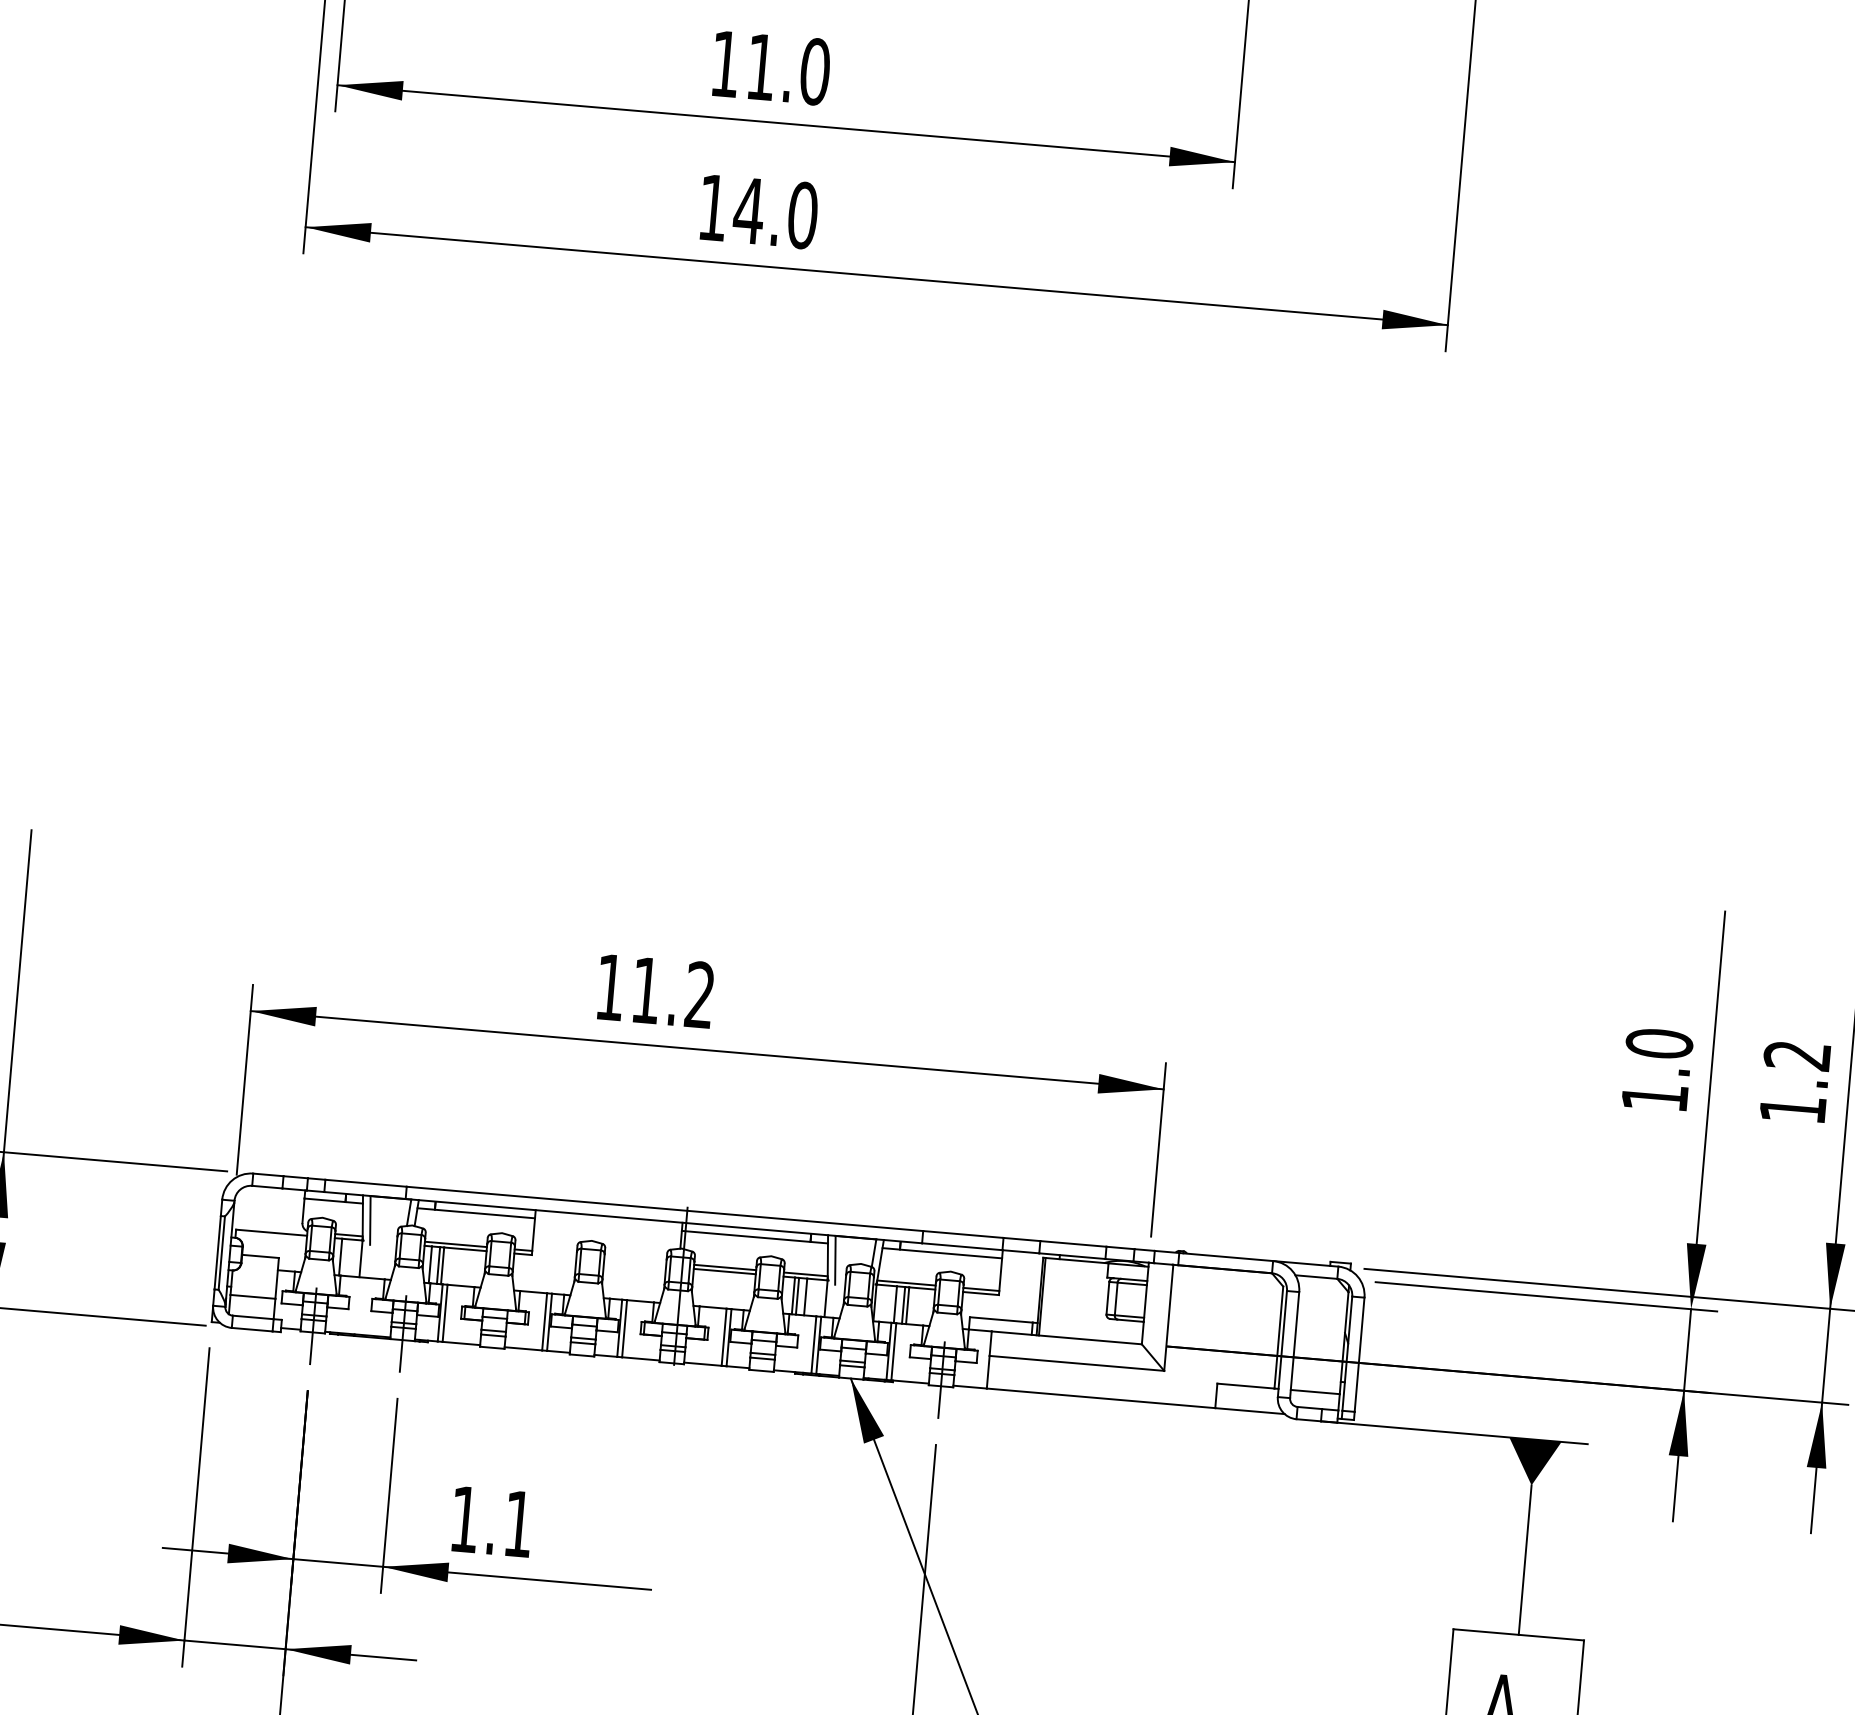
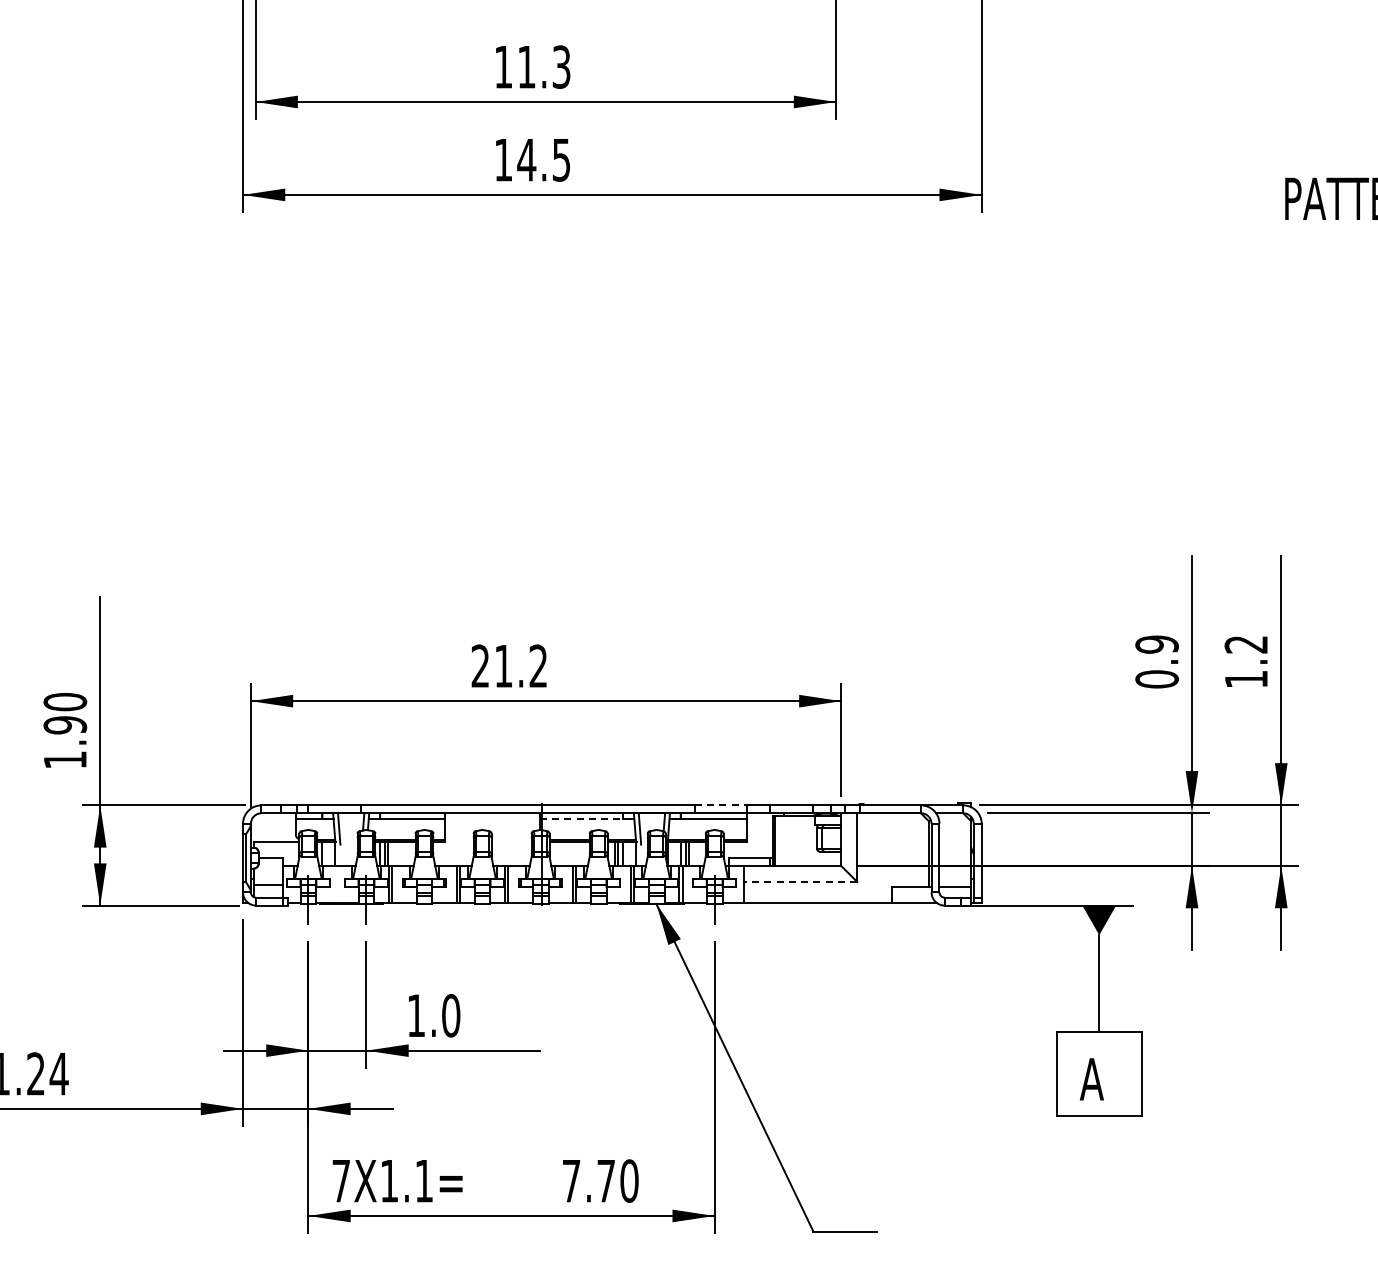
text: (815, 70) -> (561, 66), 11.0 -> 11.3
text: (802, 214) -> (561, 159), 14.0 -> 14.5
text: (608, 986) -> (479, 665), 11.2 -> 21.2
text: (1656, 1069) -> (1156, 661), 1.0 -> 0.9
line: (963, 1234) -> (720, 805), solid -> dashed
line: (746, 1236) -> (581, 818), solid -> dashed
line: (1076, 1362) -> (800, 881), solid -> dashed
text: (519, 1523) -> (451, 1015), 1.1 -> 1.0

